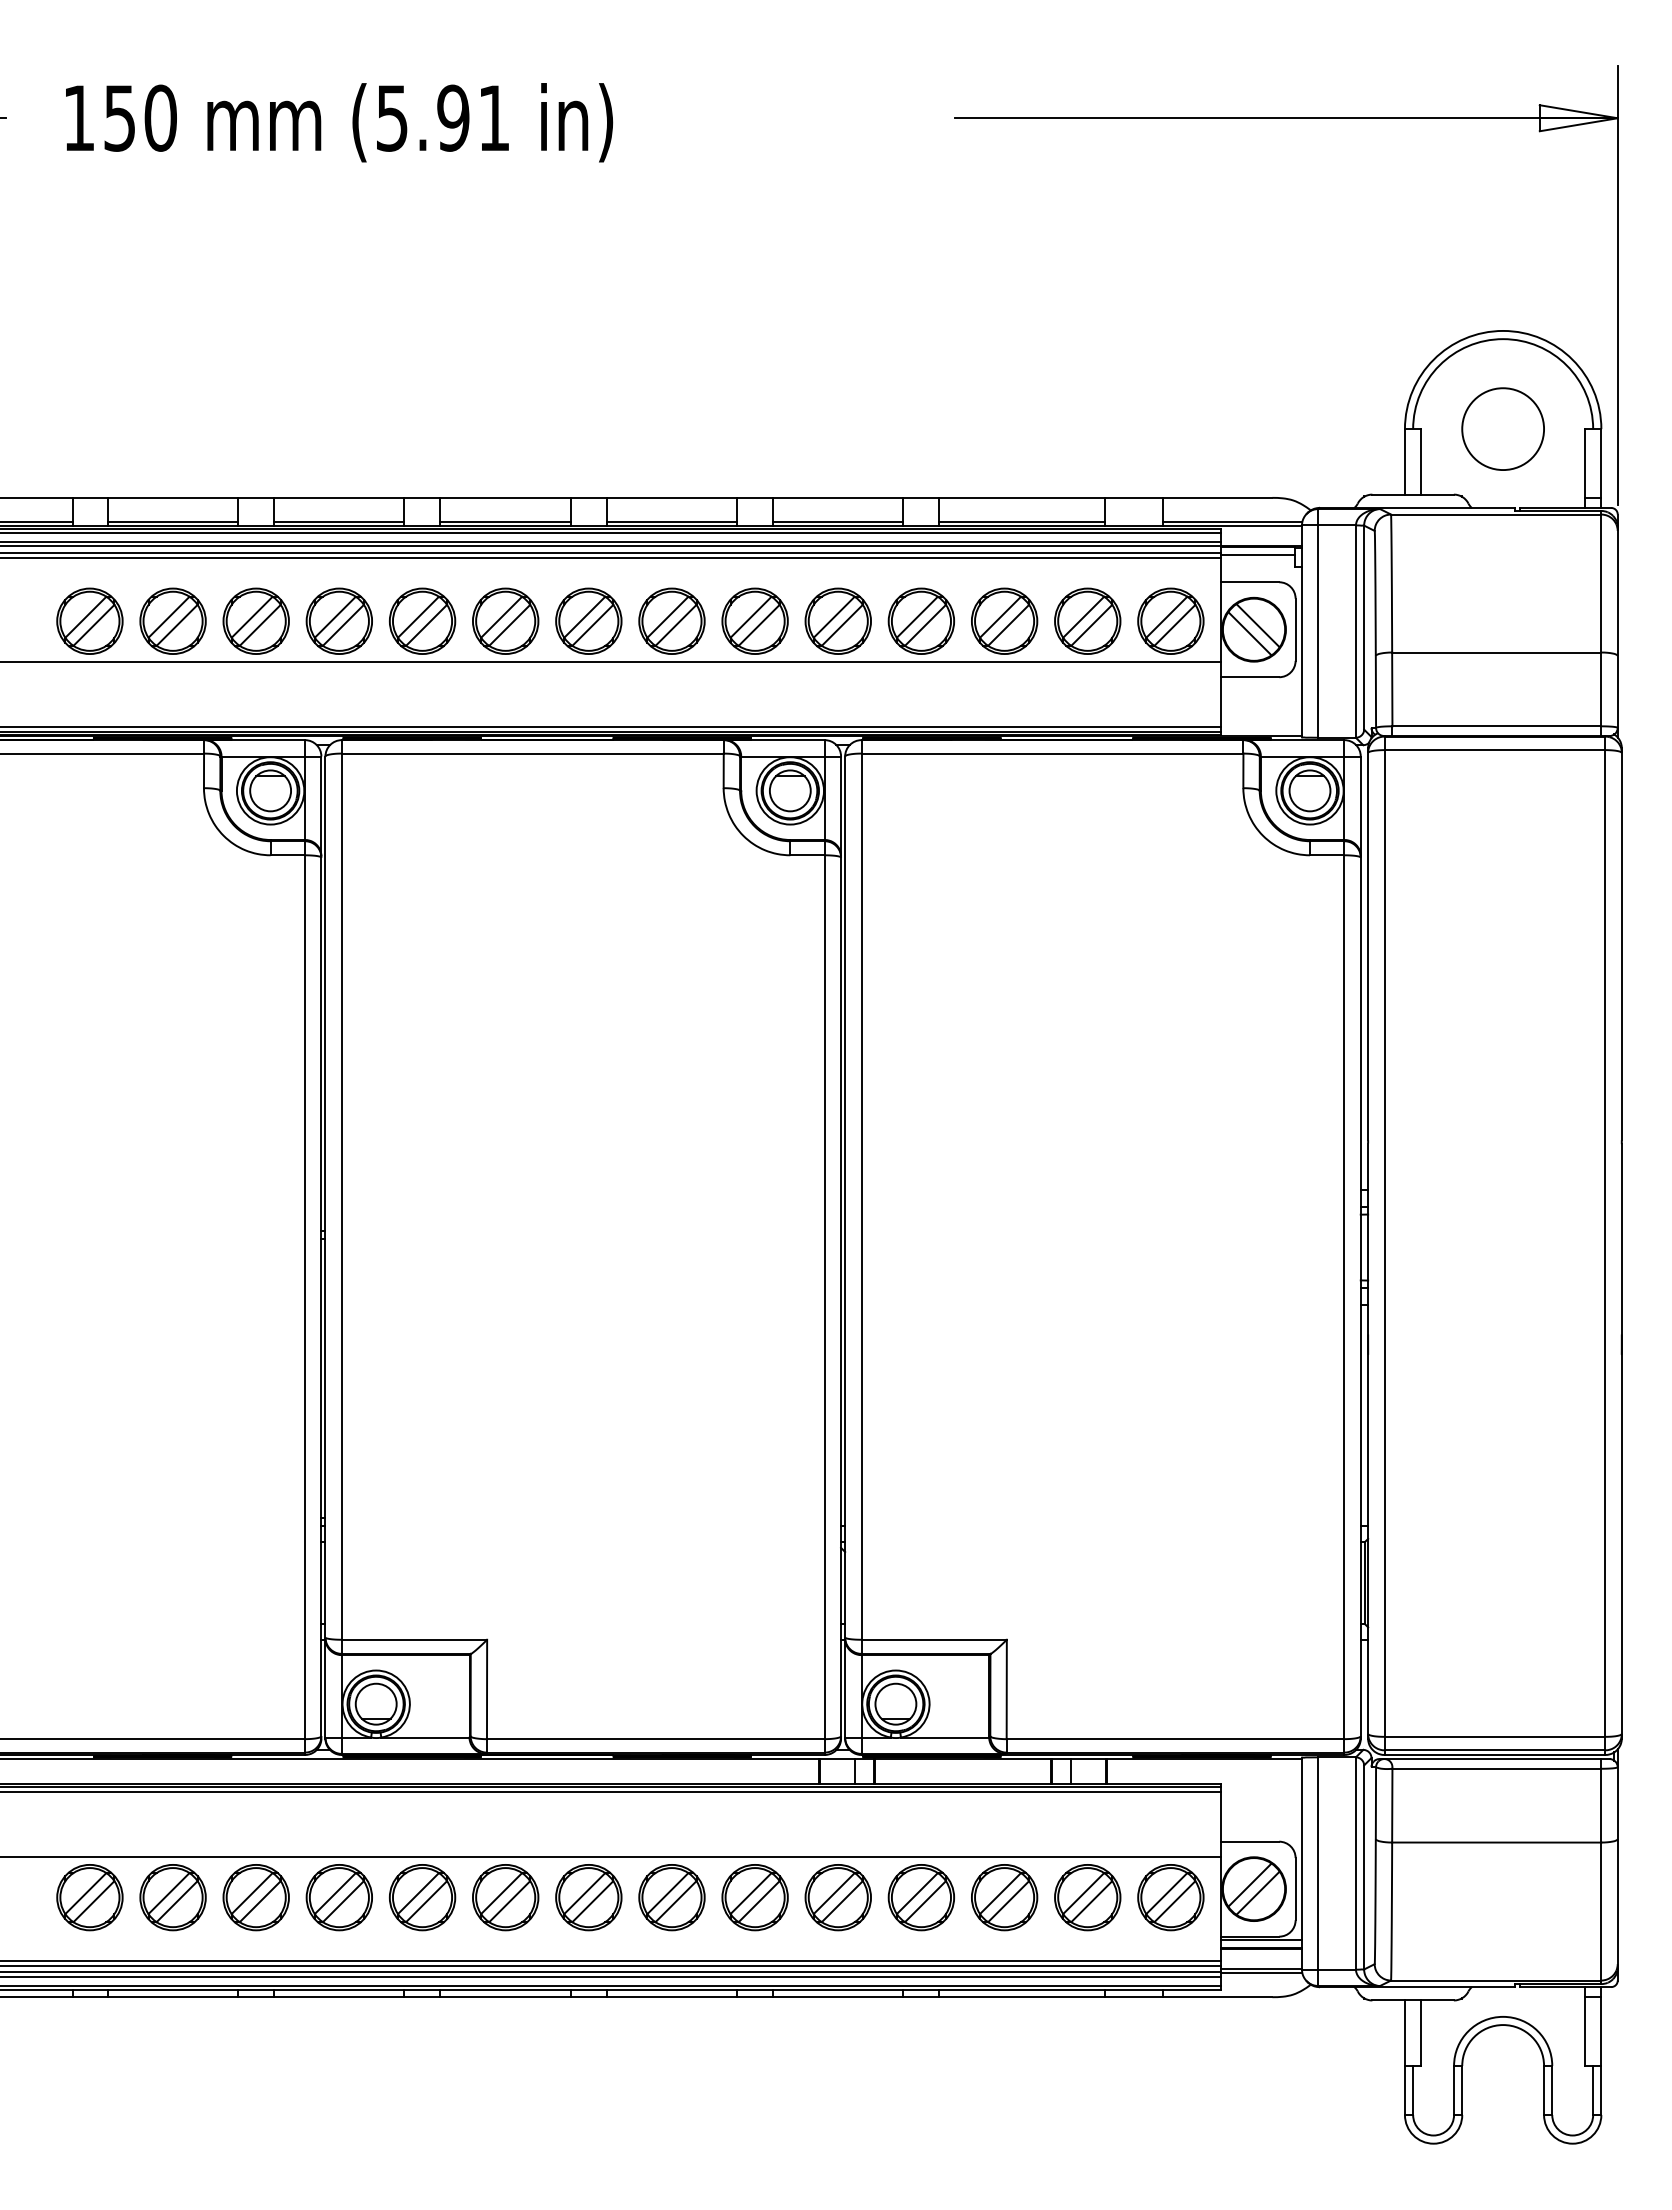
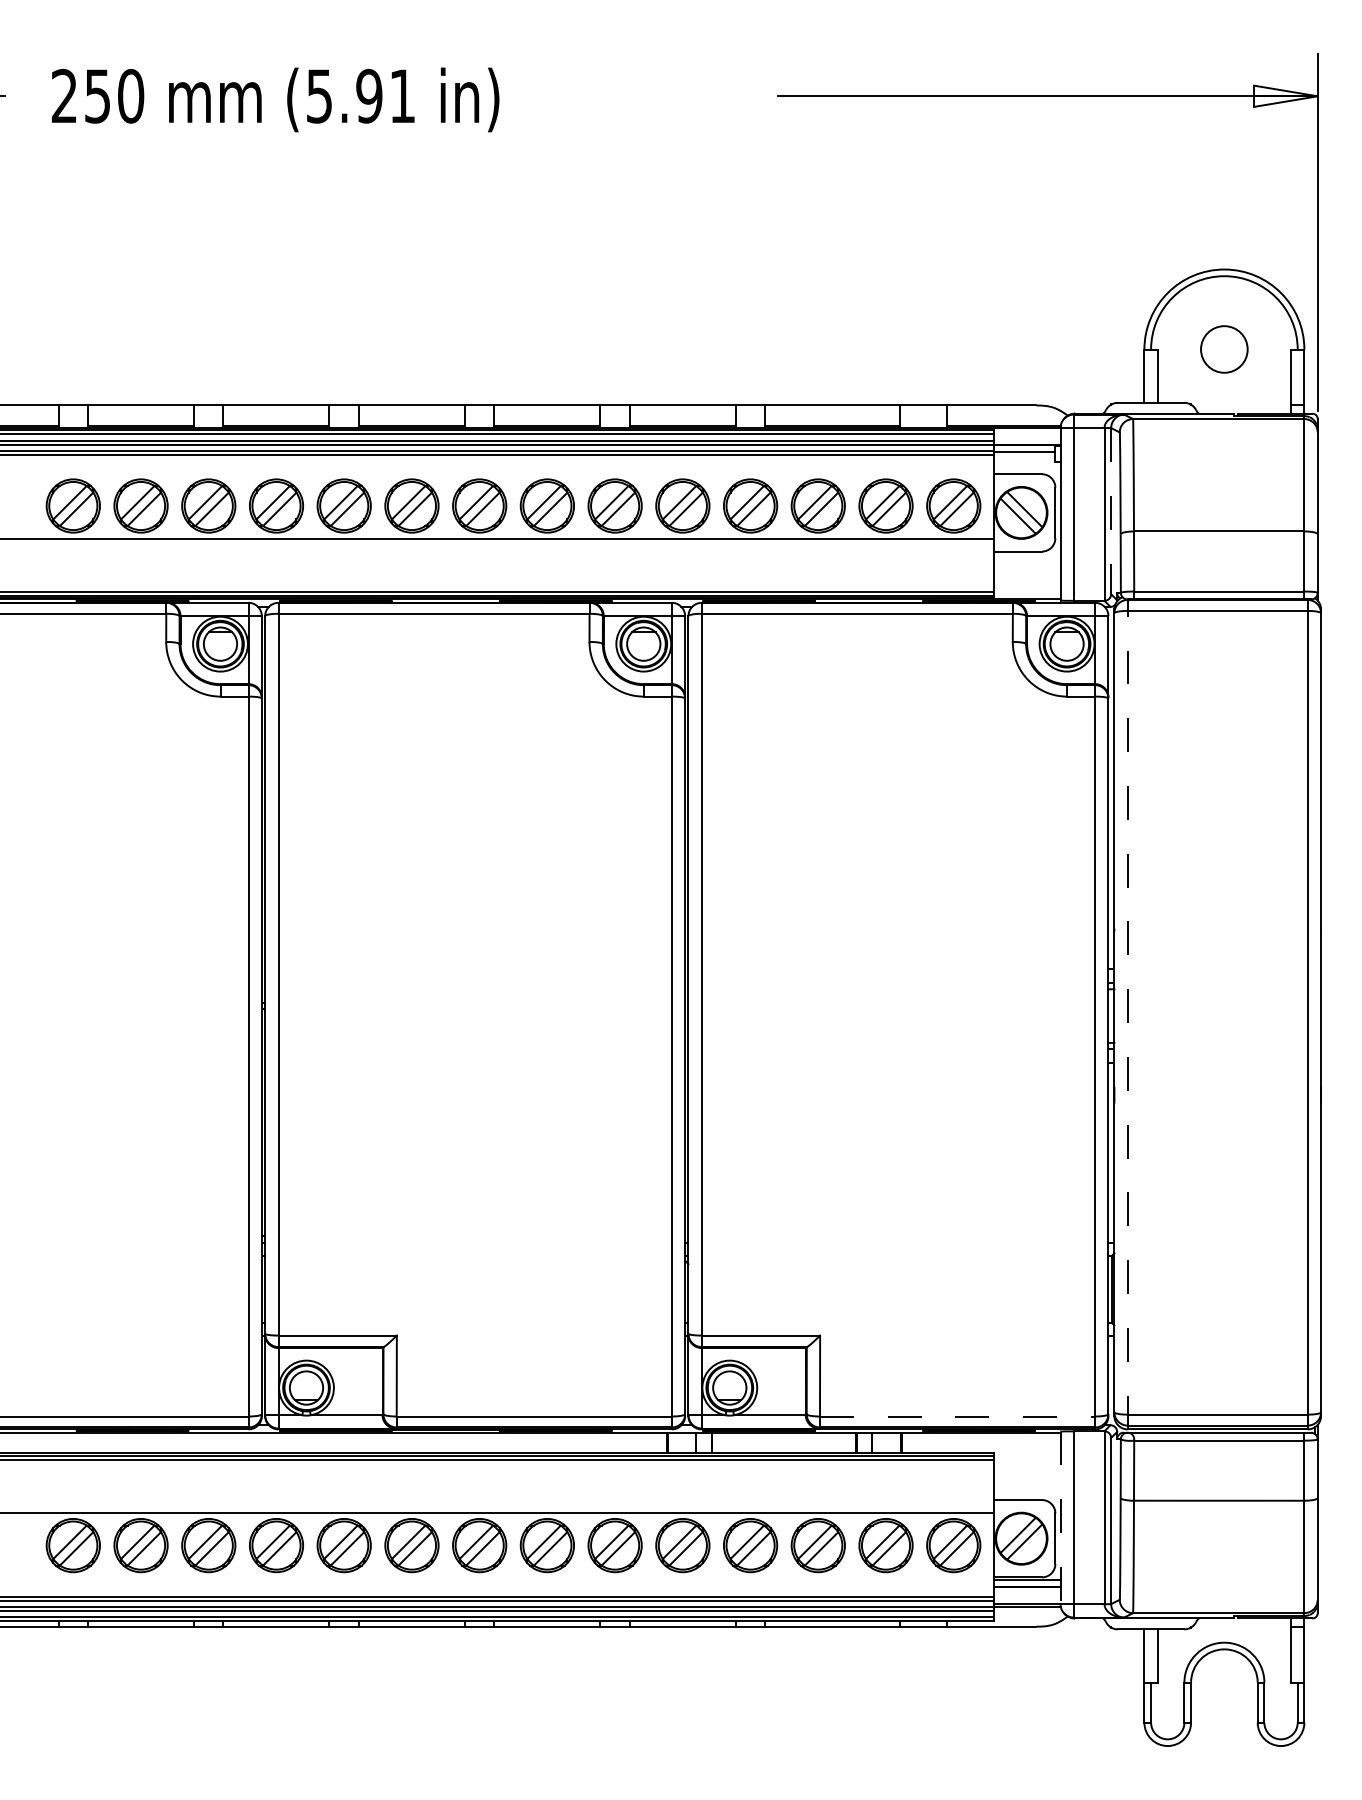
text: (78, 117) -> (64, 95), 150 -> 250
circle: (1502, 428) -> (1223, 348), size x0.7
line: (1364, 628) -> (1111, 511), solid -> dashed
line: (1384, 1245) -> (1127, 1014), solid -> dashed
line: (1175, 1739) -> (957, 1416), solid -> dashed
line: (1301, 1863) -> (1060, 1517), solid -> dashed

